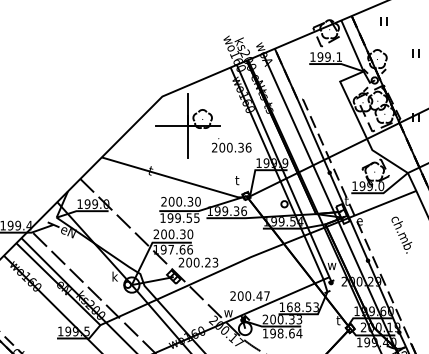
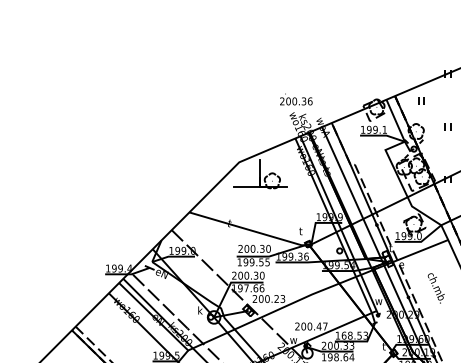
line: (188, 141) -> (260, 199), removed
text: (231, 145) -> (296, 99), moved
text: (400, 235) -> (435, 288), moved

